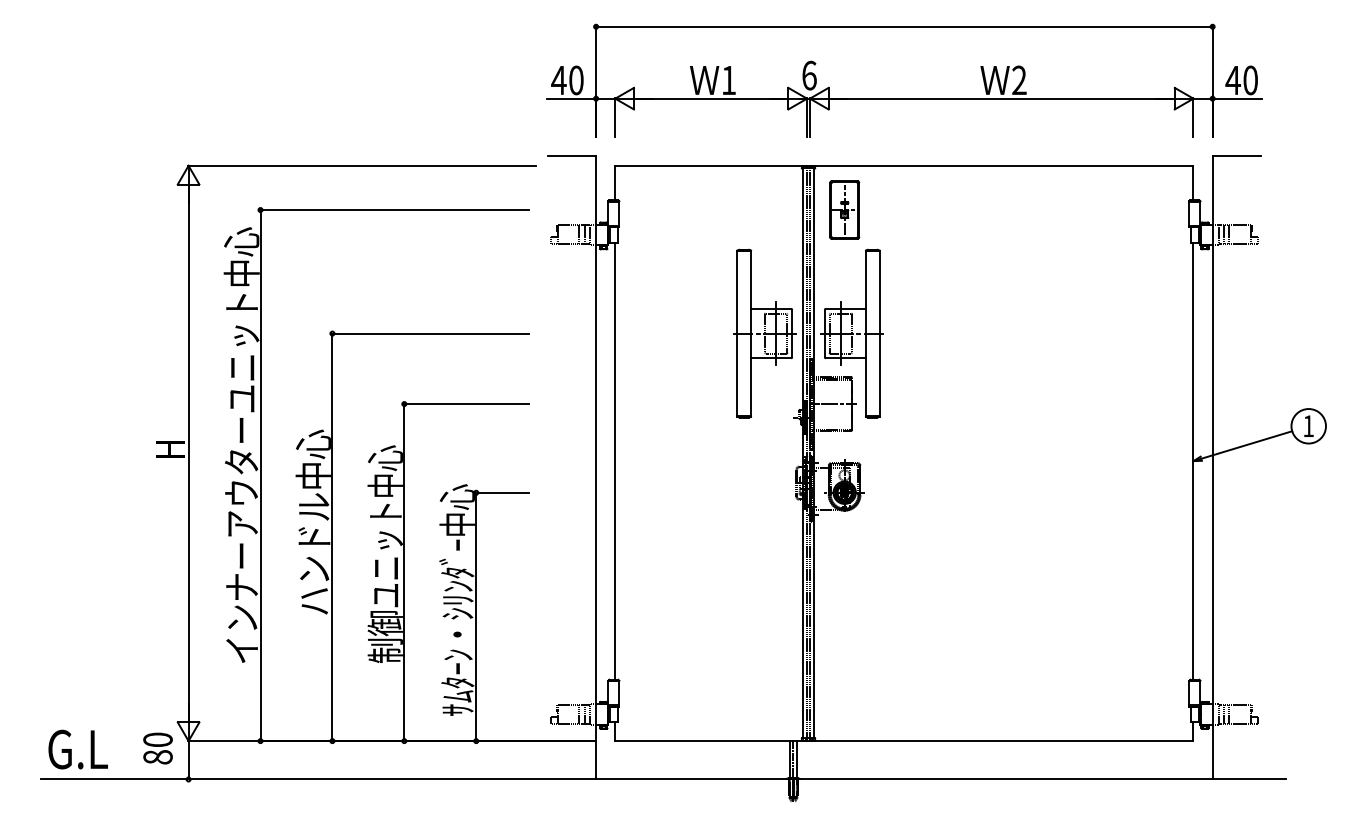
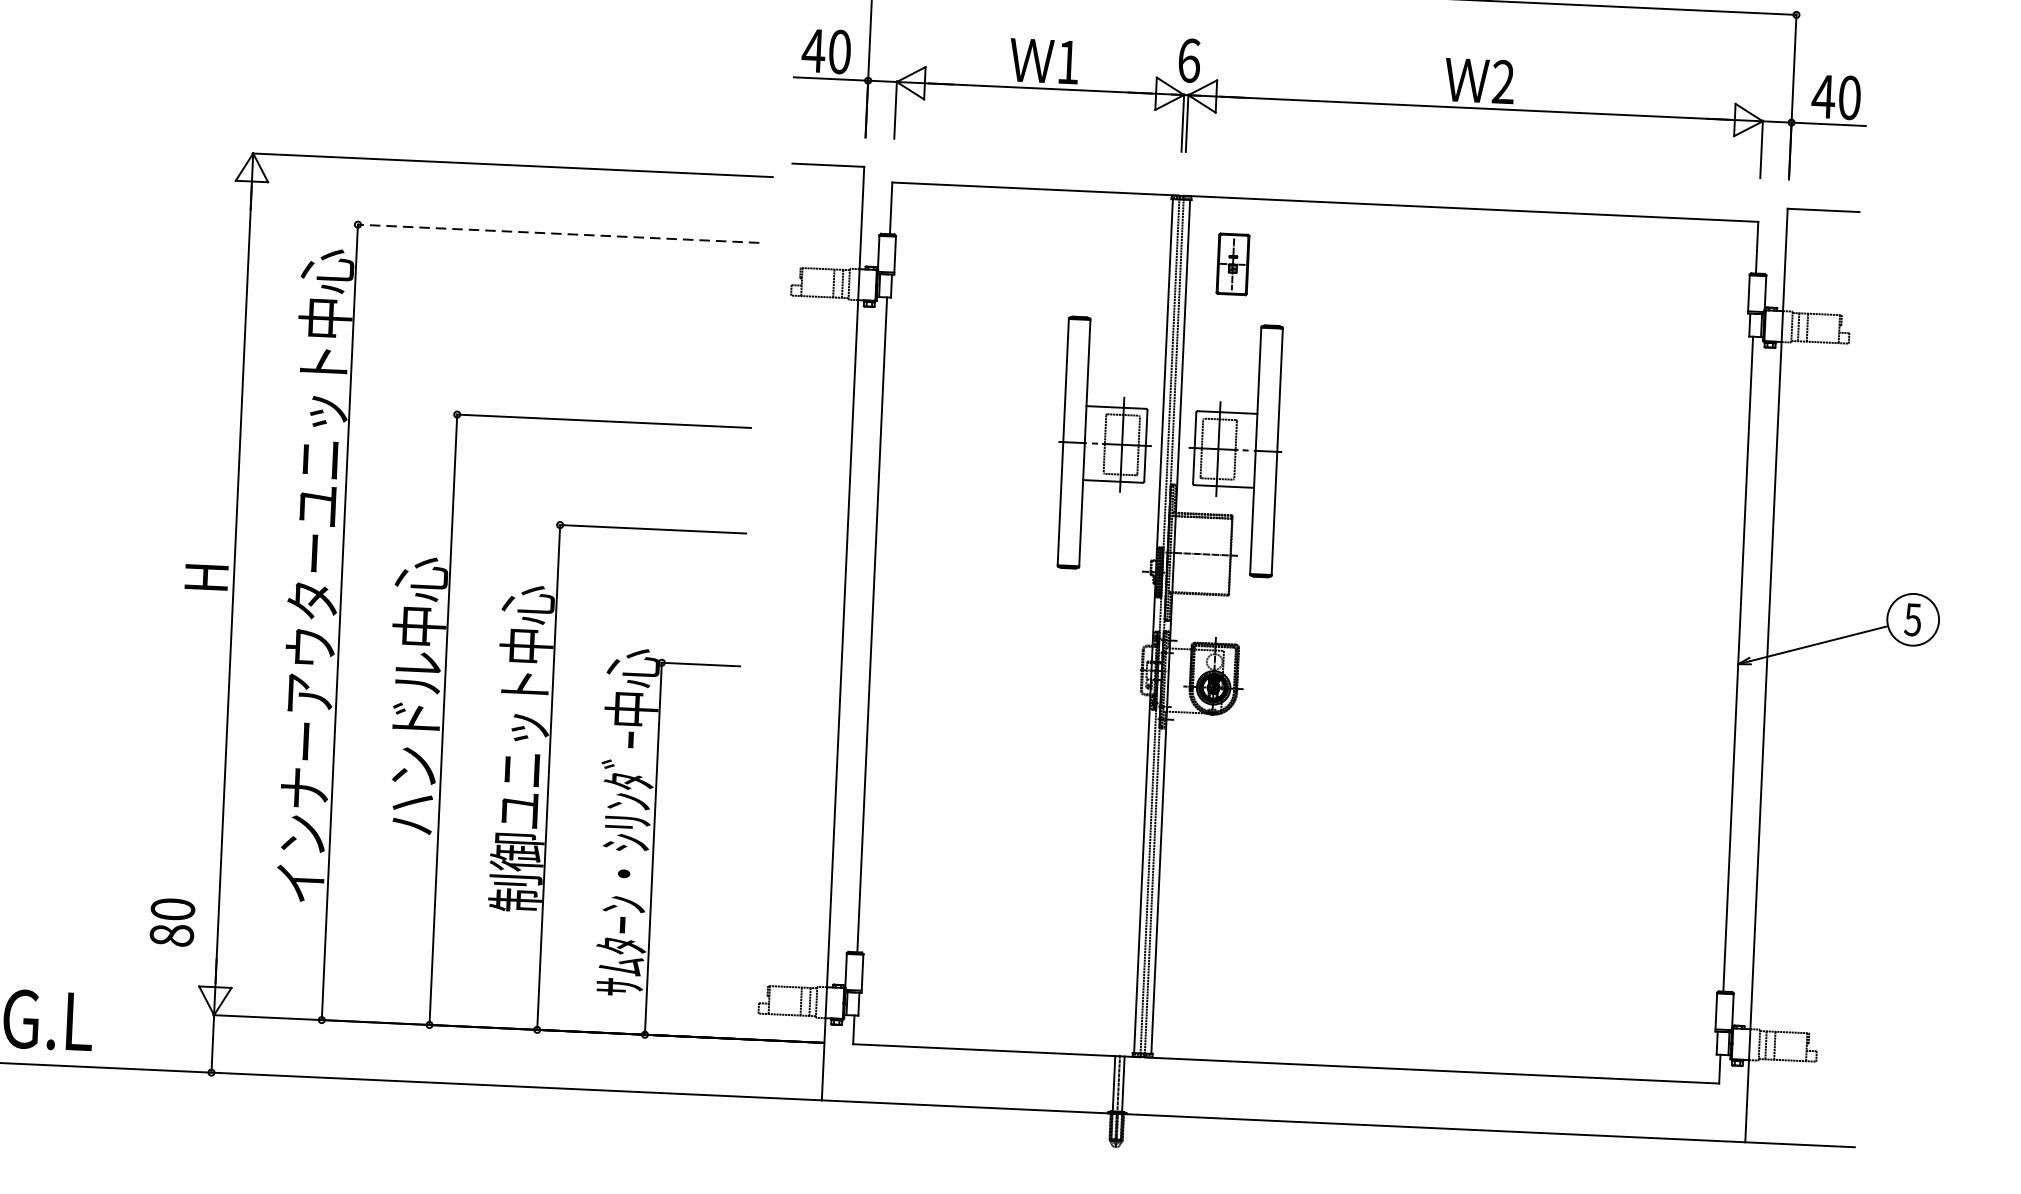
part: (844, 209) -> (1232, 263), size x0.7
line: (393, 210) -> (557, 234), solid -> dashed
text: (1308, 426) -> (1912, 620), 1 -> 5
text: (157, 748) -> (171, 922), moved

